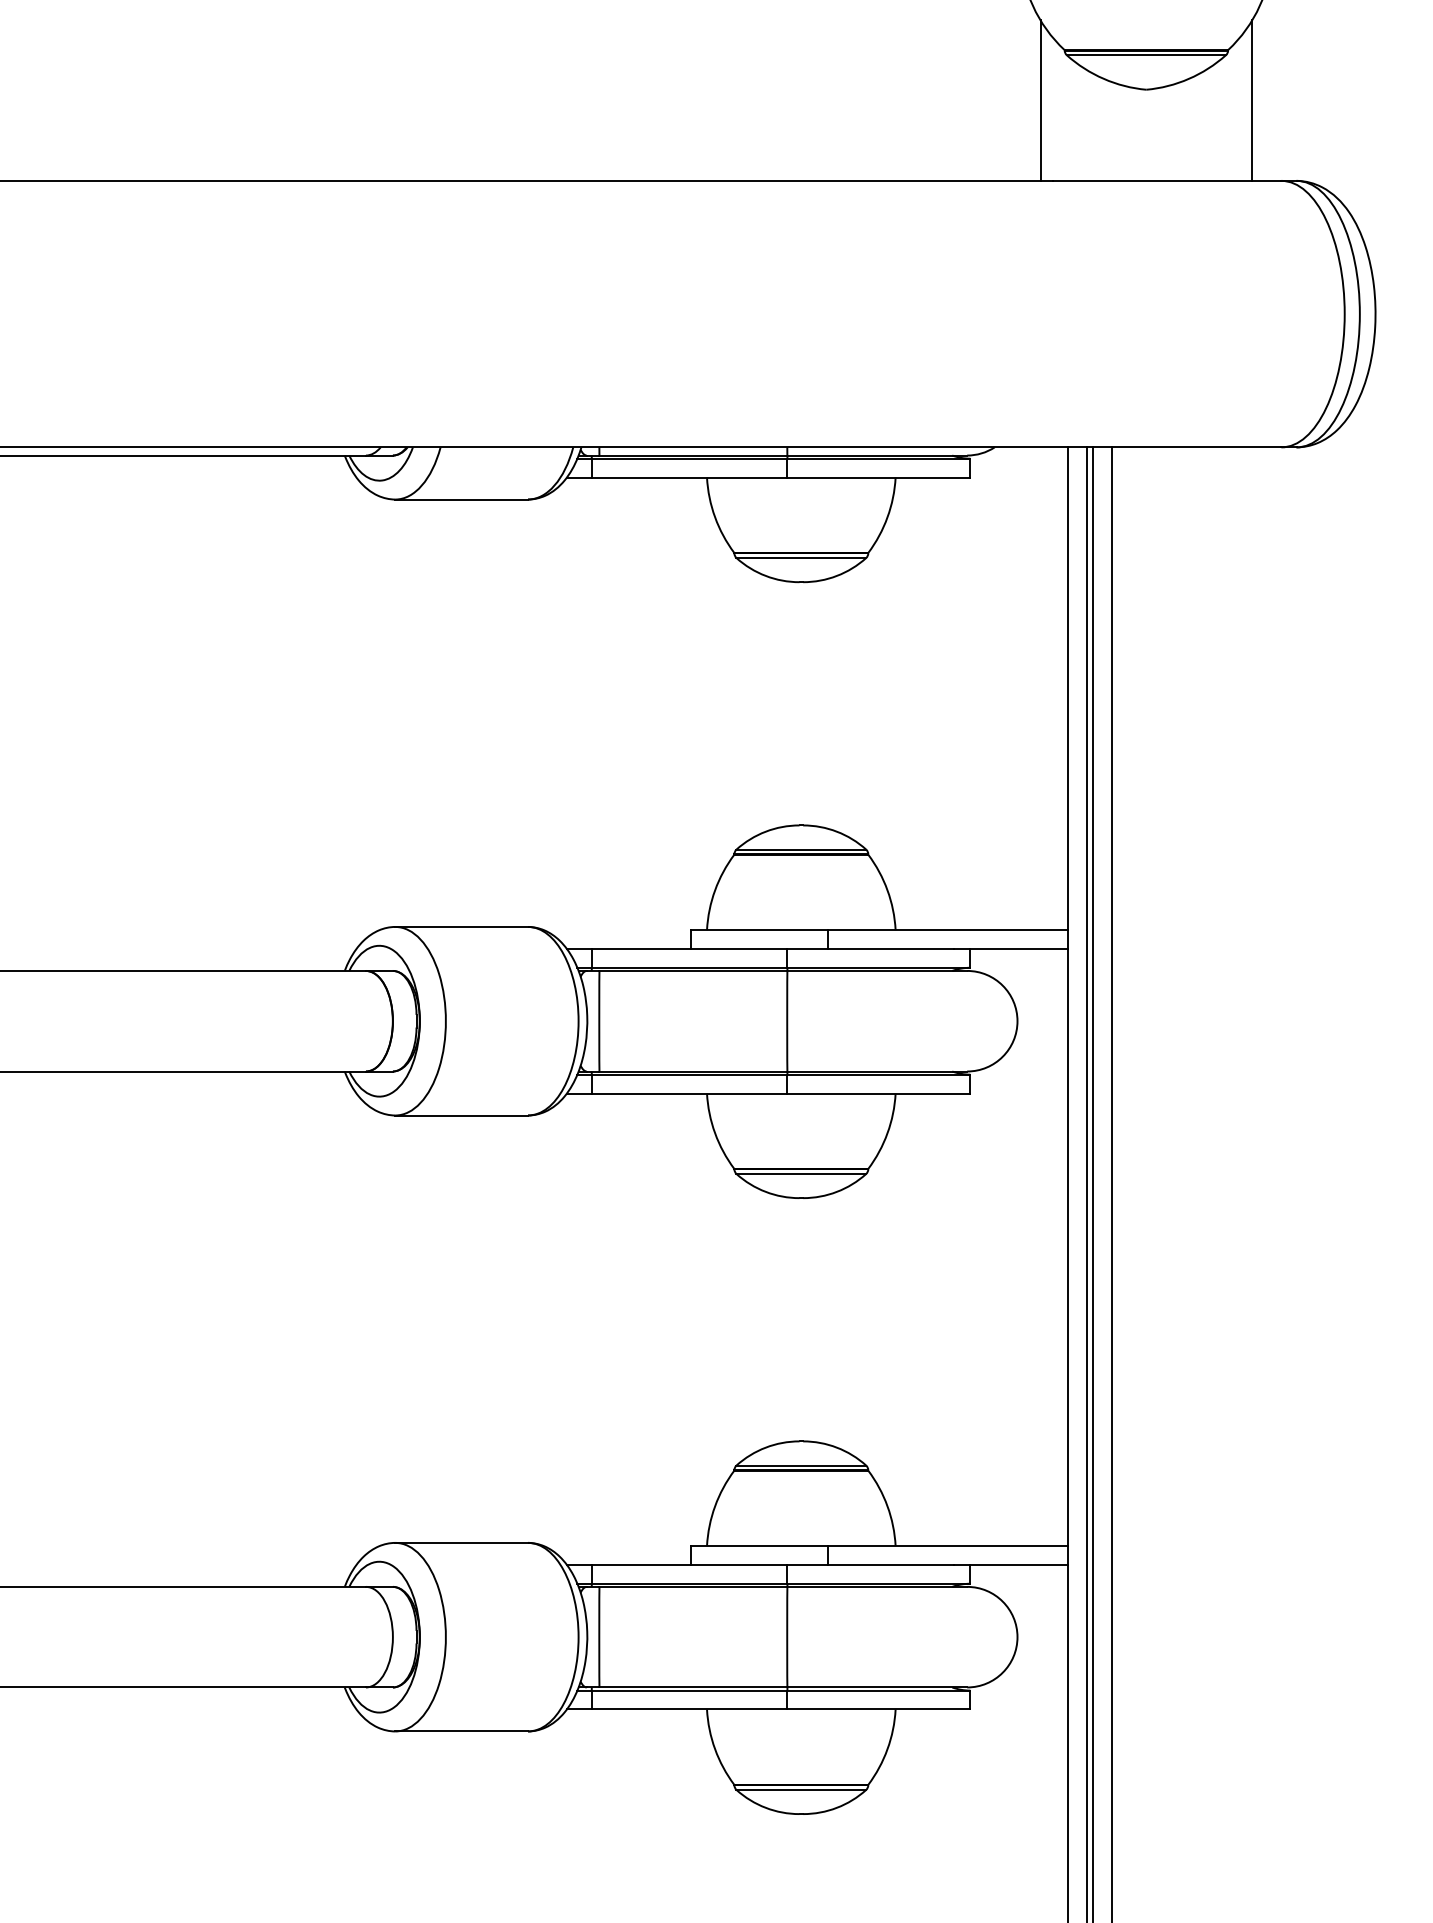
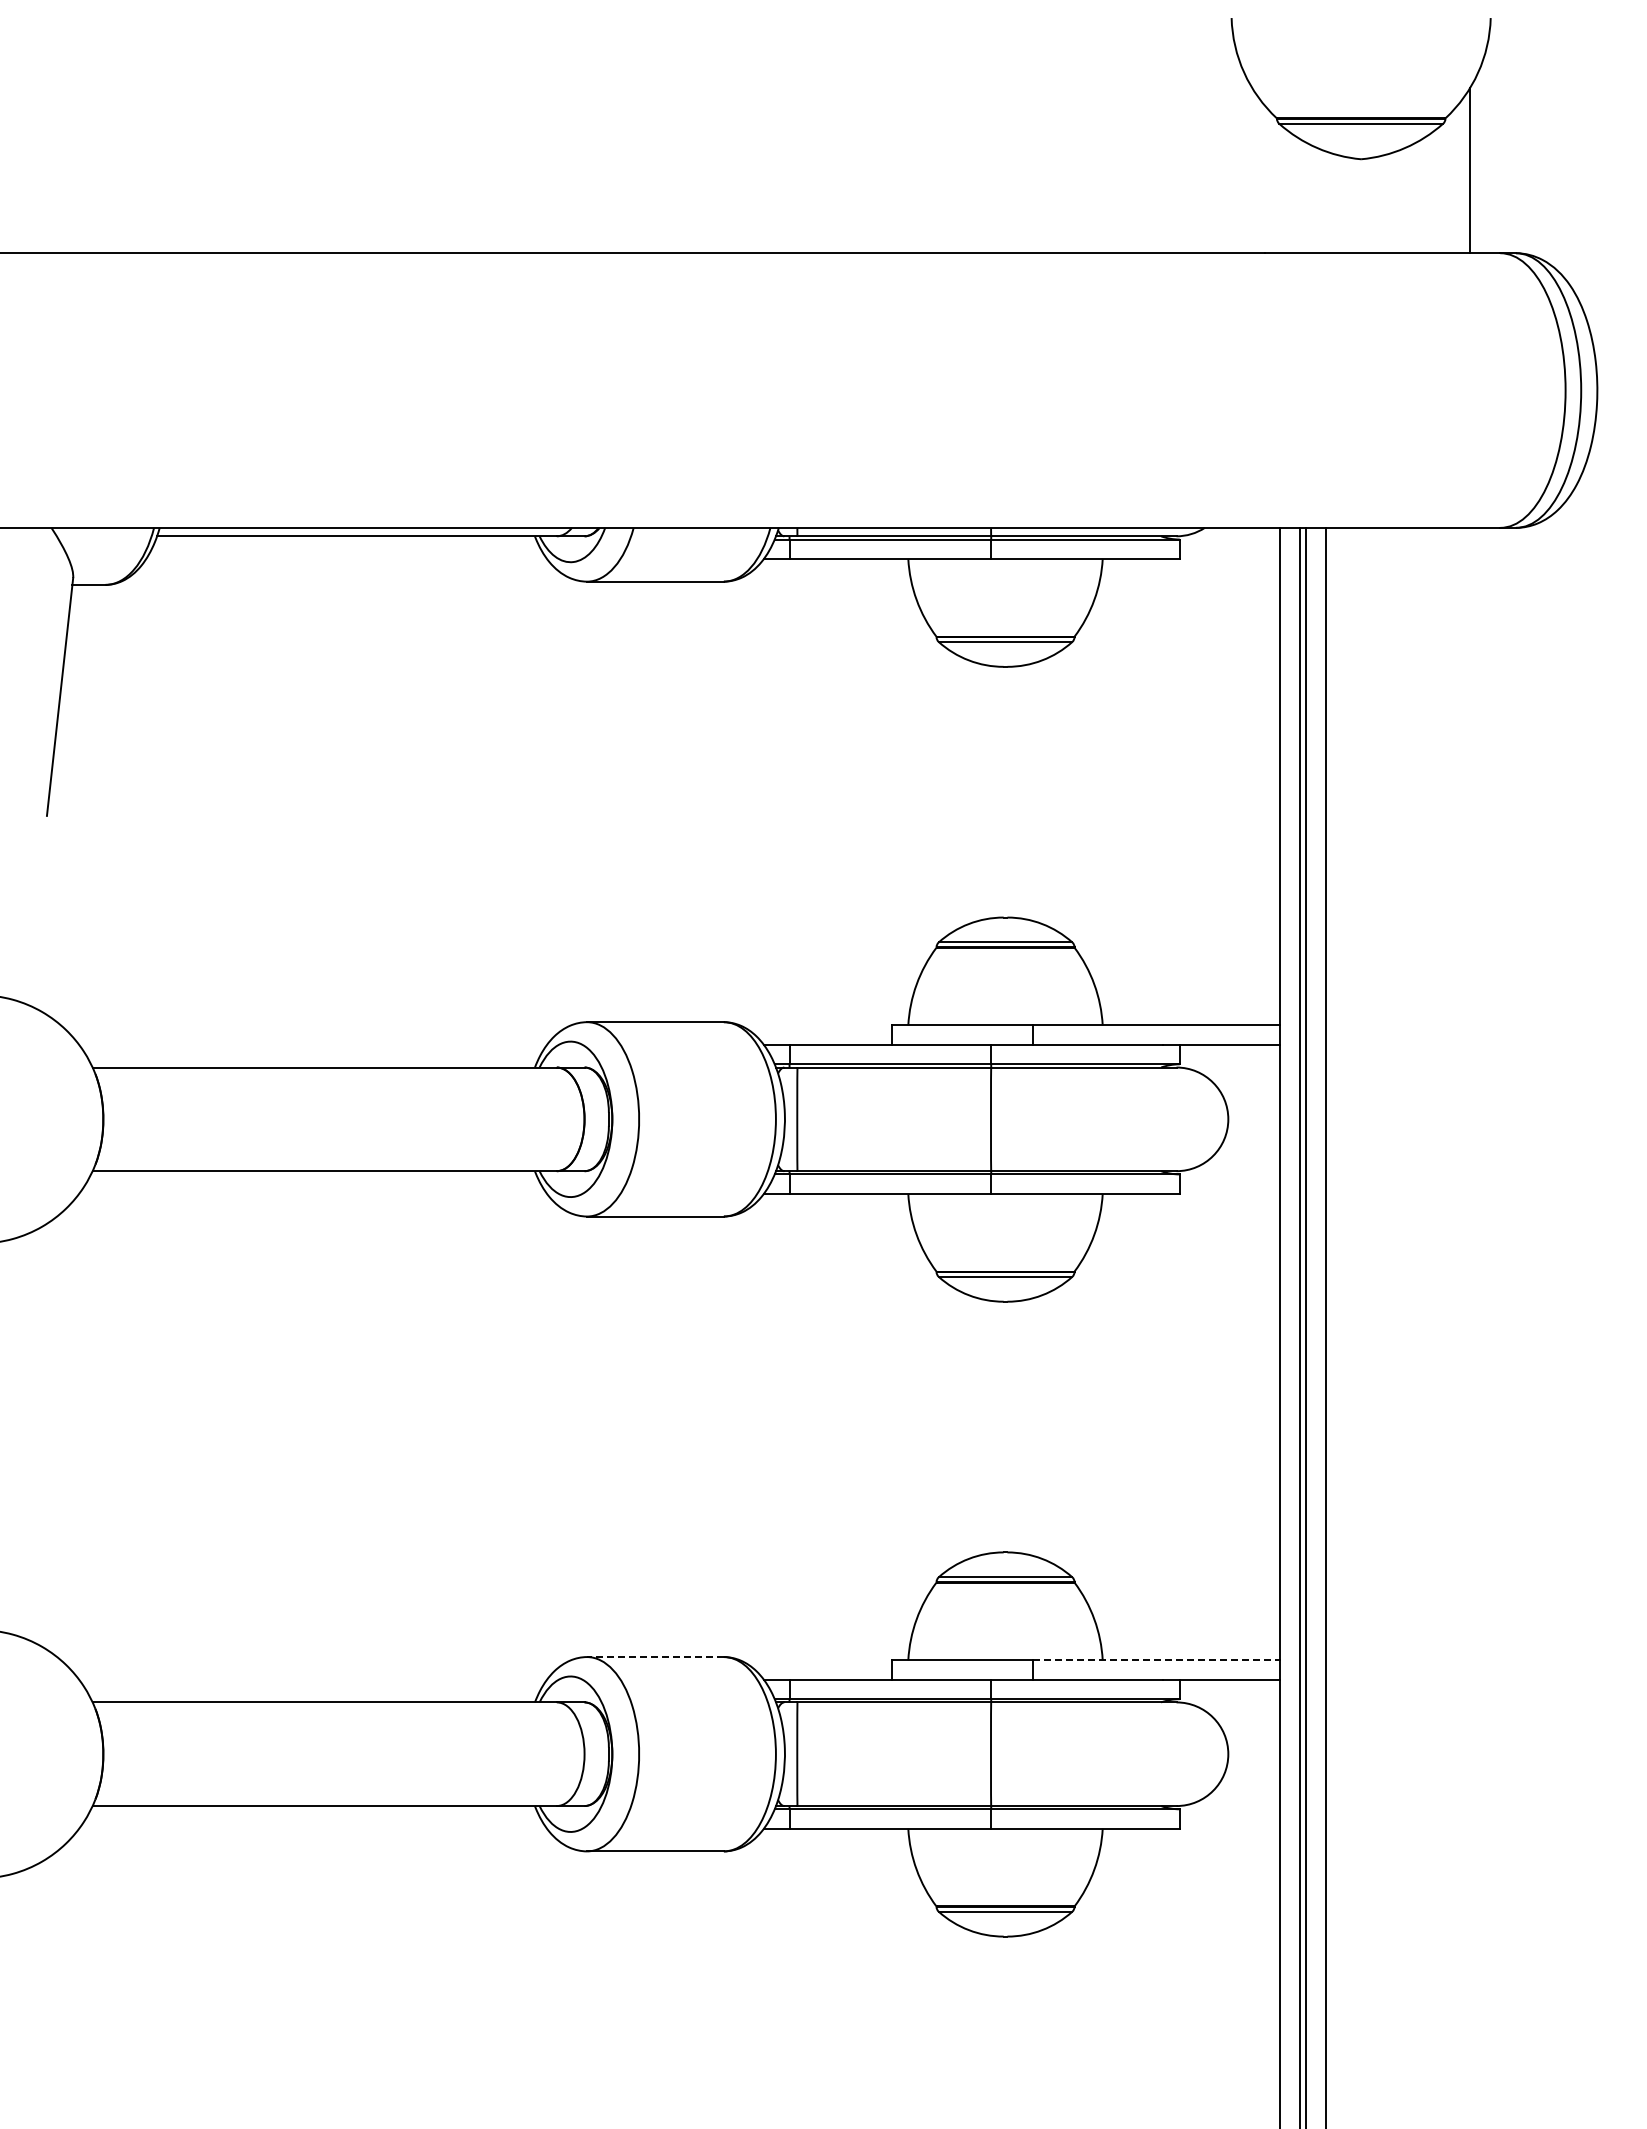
line: (1040, 100) -> (1252, 170), removed
line: (461, 1543) -> (655, 1657), solid -> dashed
line: (947, 1546) -> (1156, 1660), solid -> dashed

